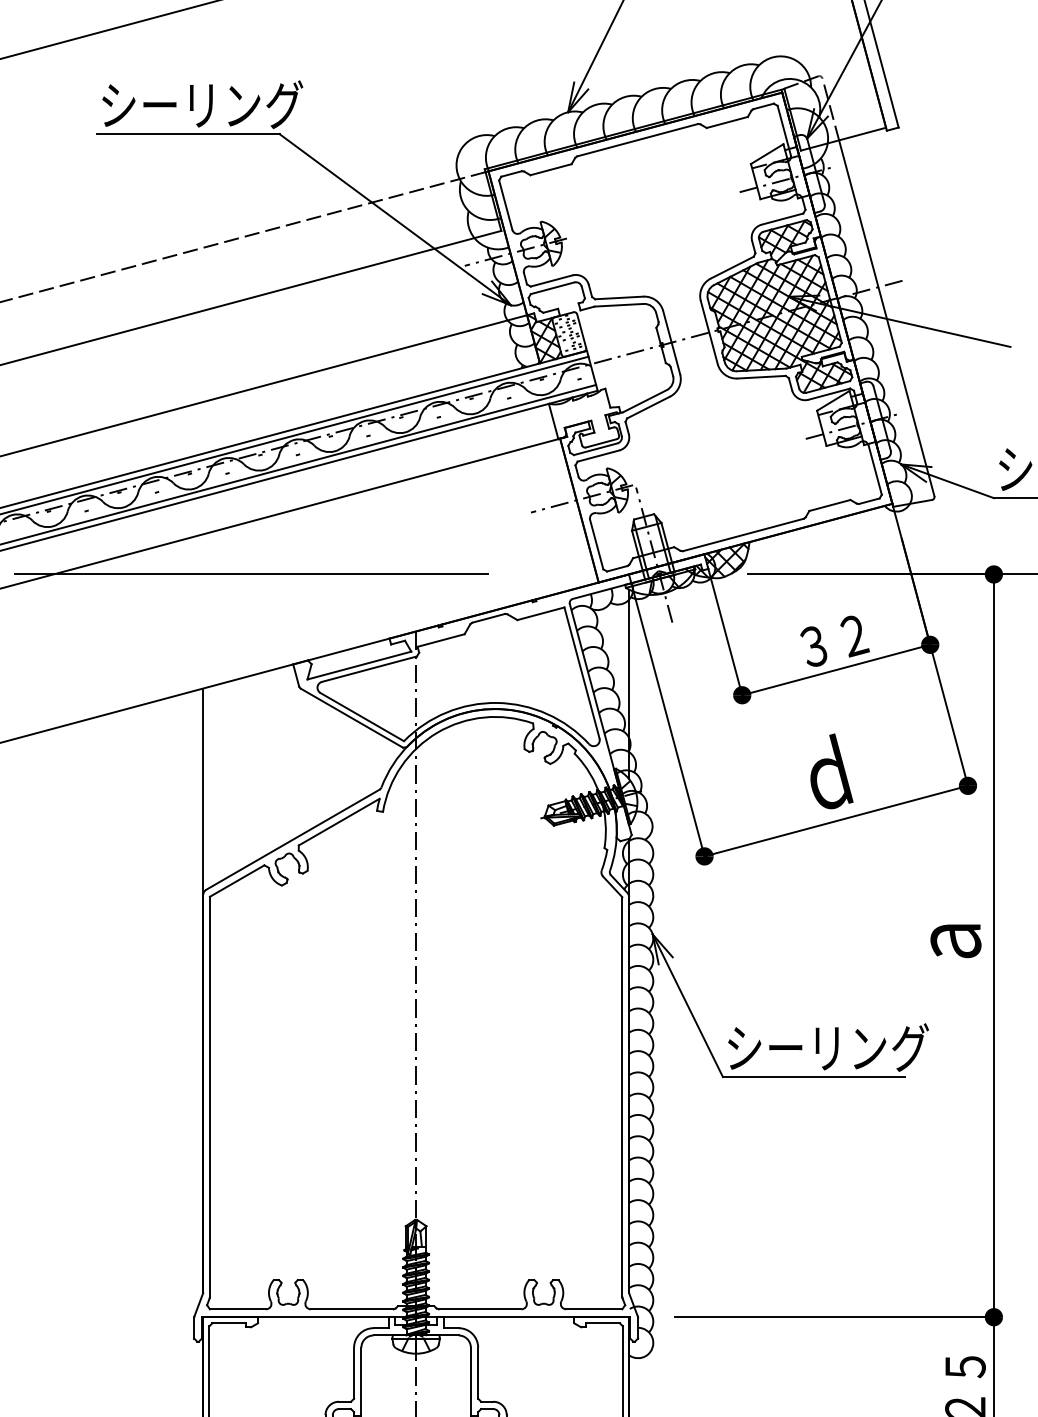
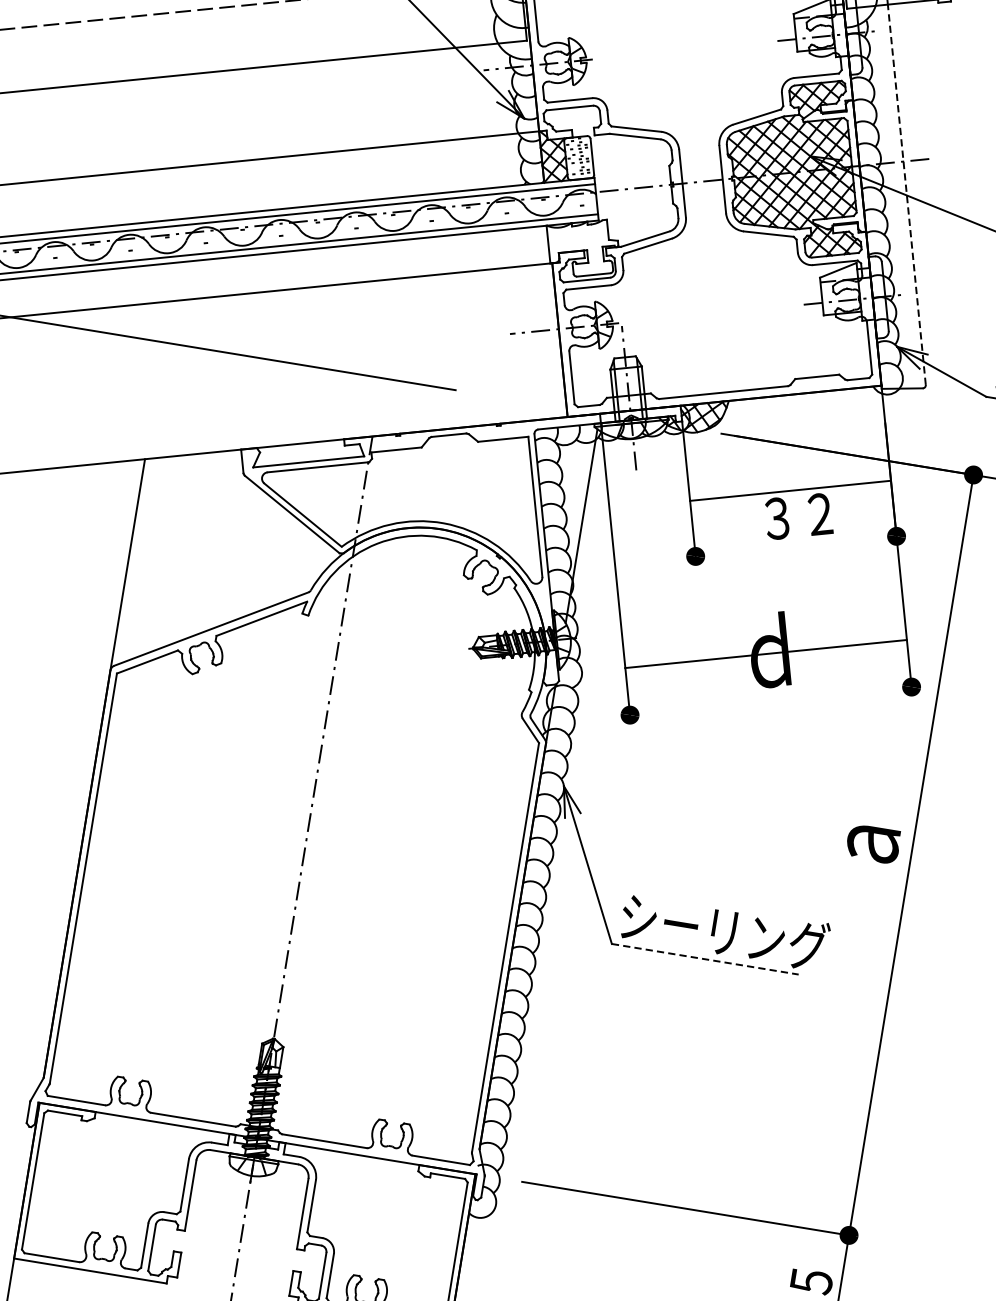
line: (886, 317) -> (906, 193), solid -> dashed
line: (836, 669) -> (790, 490), moved
line: (835, 820) -> (765, 653), moved
line: (814, 1076) -> (705, 958), solid -> dashed

